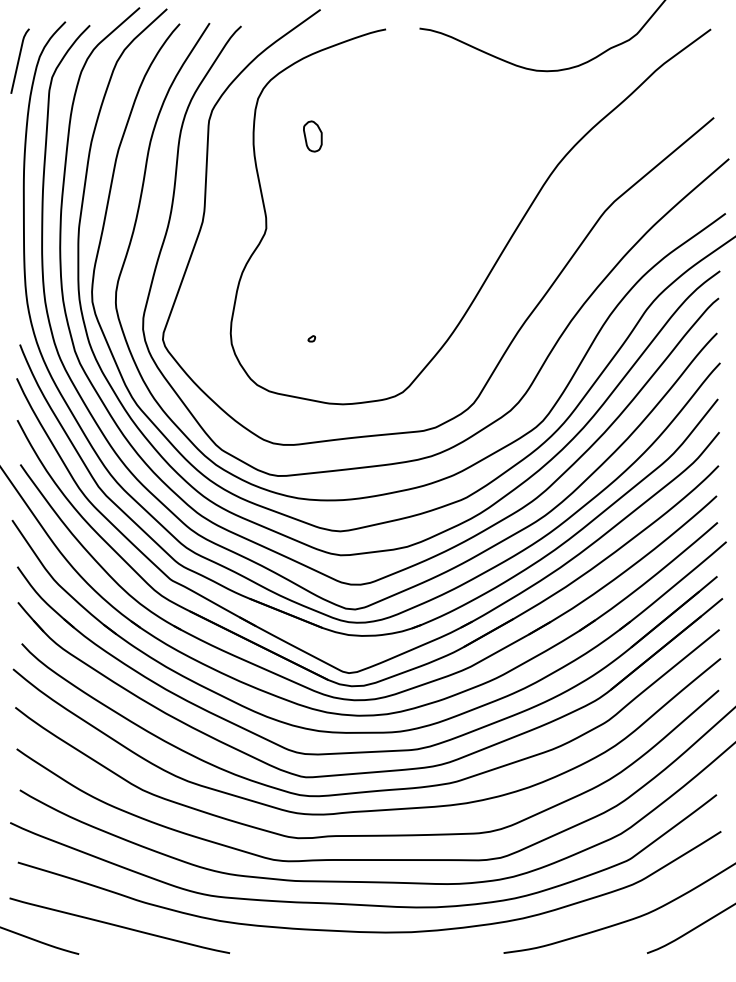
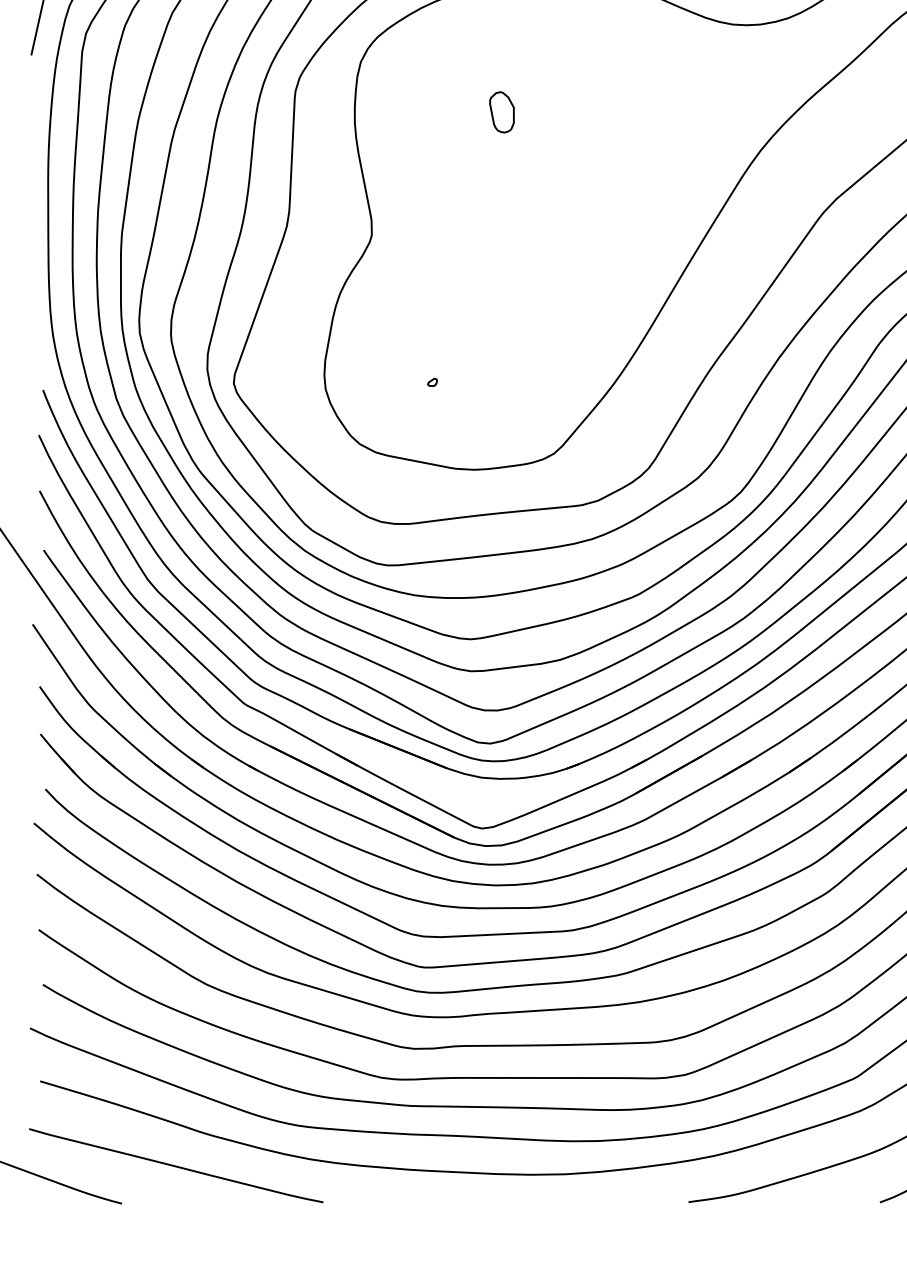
part: (312, 136) -> (501, 112), moved

